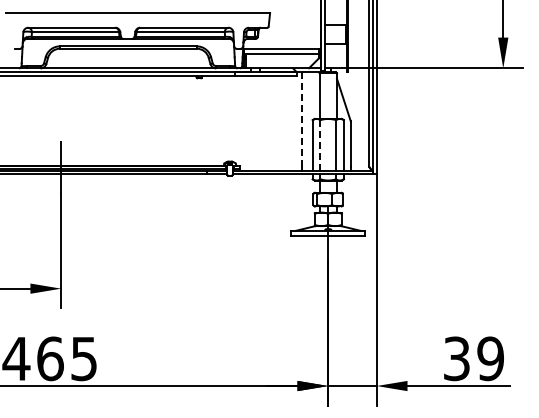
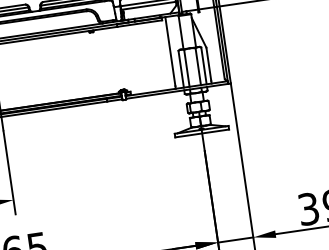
line: (301, 120) -> (170, 52), dashed -> solid
line: (320, 145) -> (186, 68), dashed -> solid

